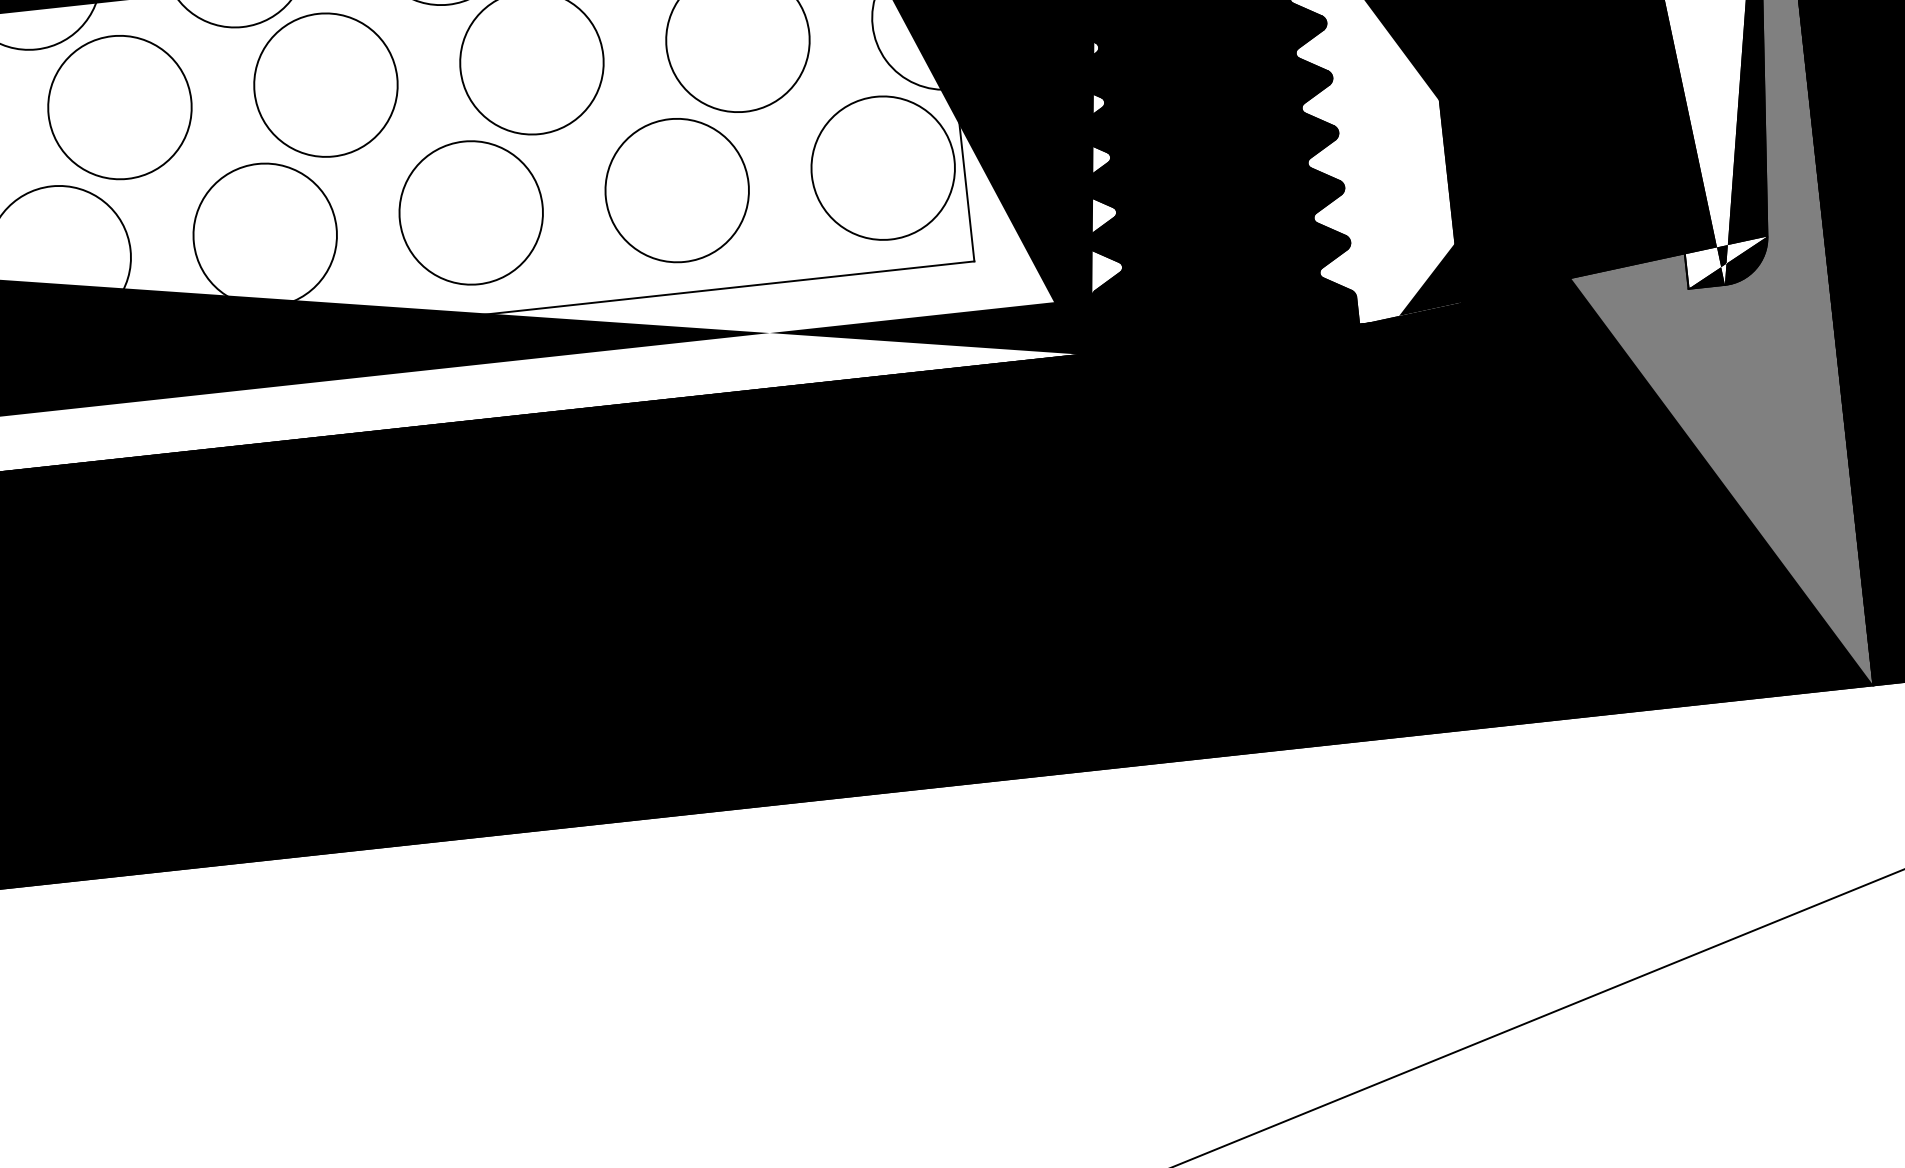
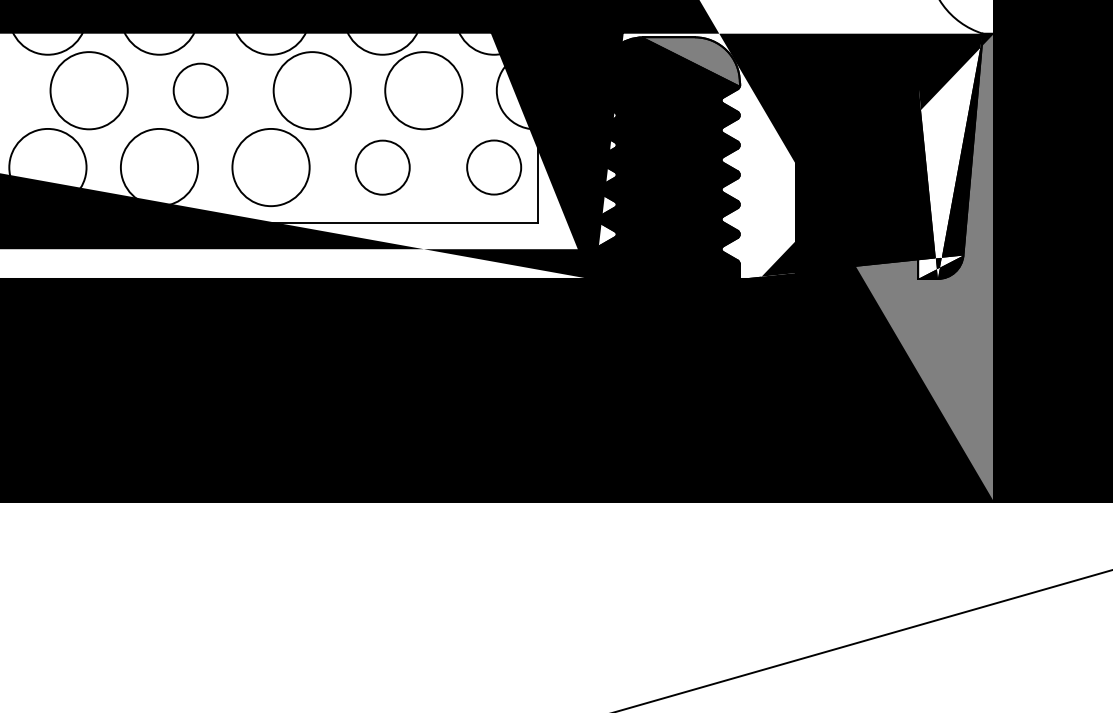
circle: (325, 84) -> (200, 90), size x0.7
circle: (881, 168) -> (493, 167), size x0.7
circle: (677, 190) -> (382, 167), size x0.7

